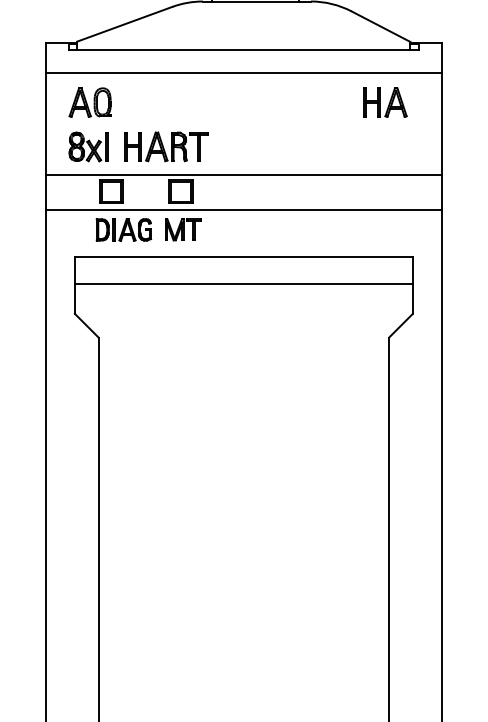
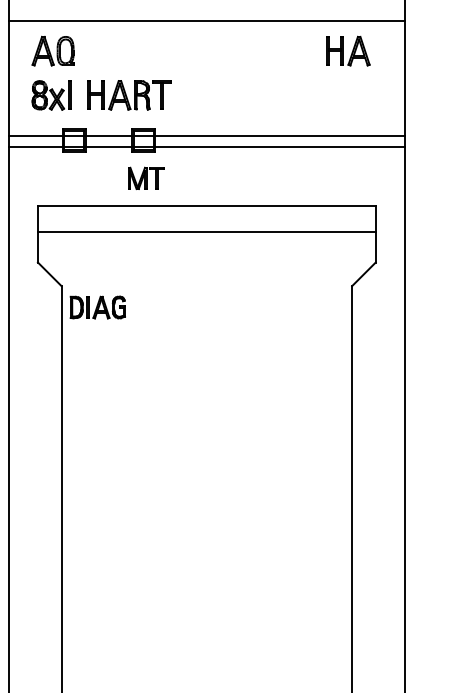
line: (243, 174) -> (206, 146), moved
line: (243, 209) -> (206, 136), moved
part: (123, 229) -> (97, 307), moved

